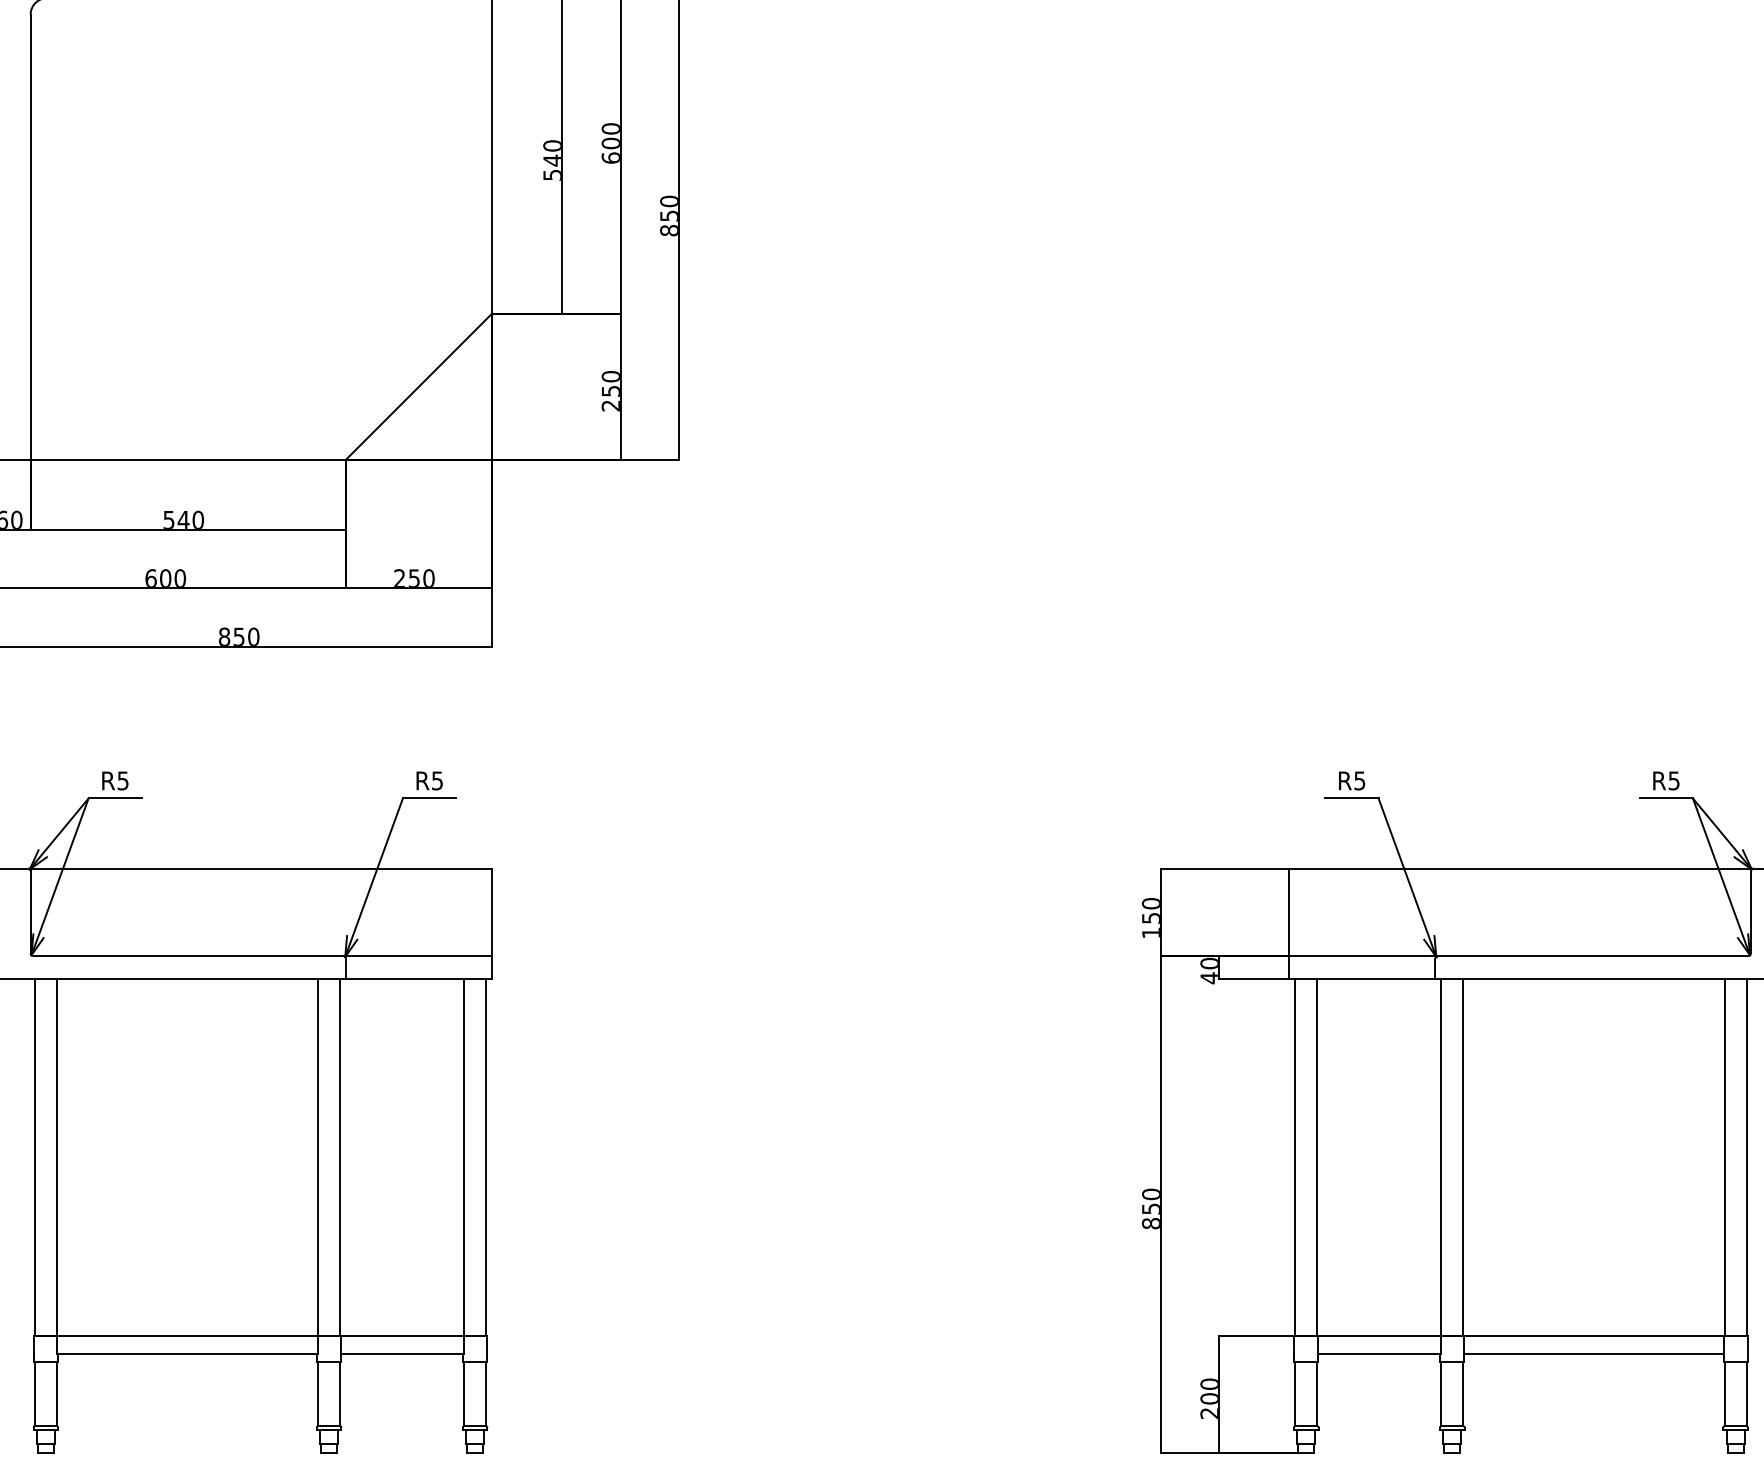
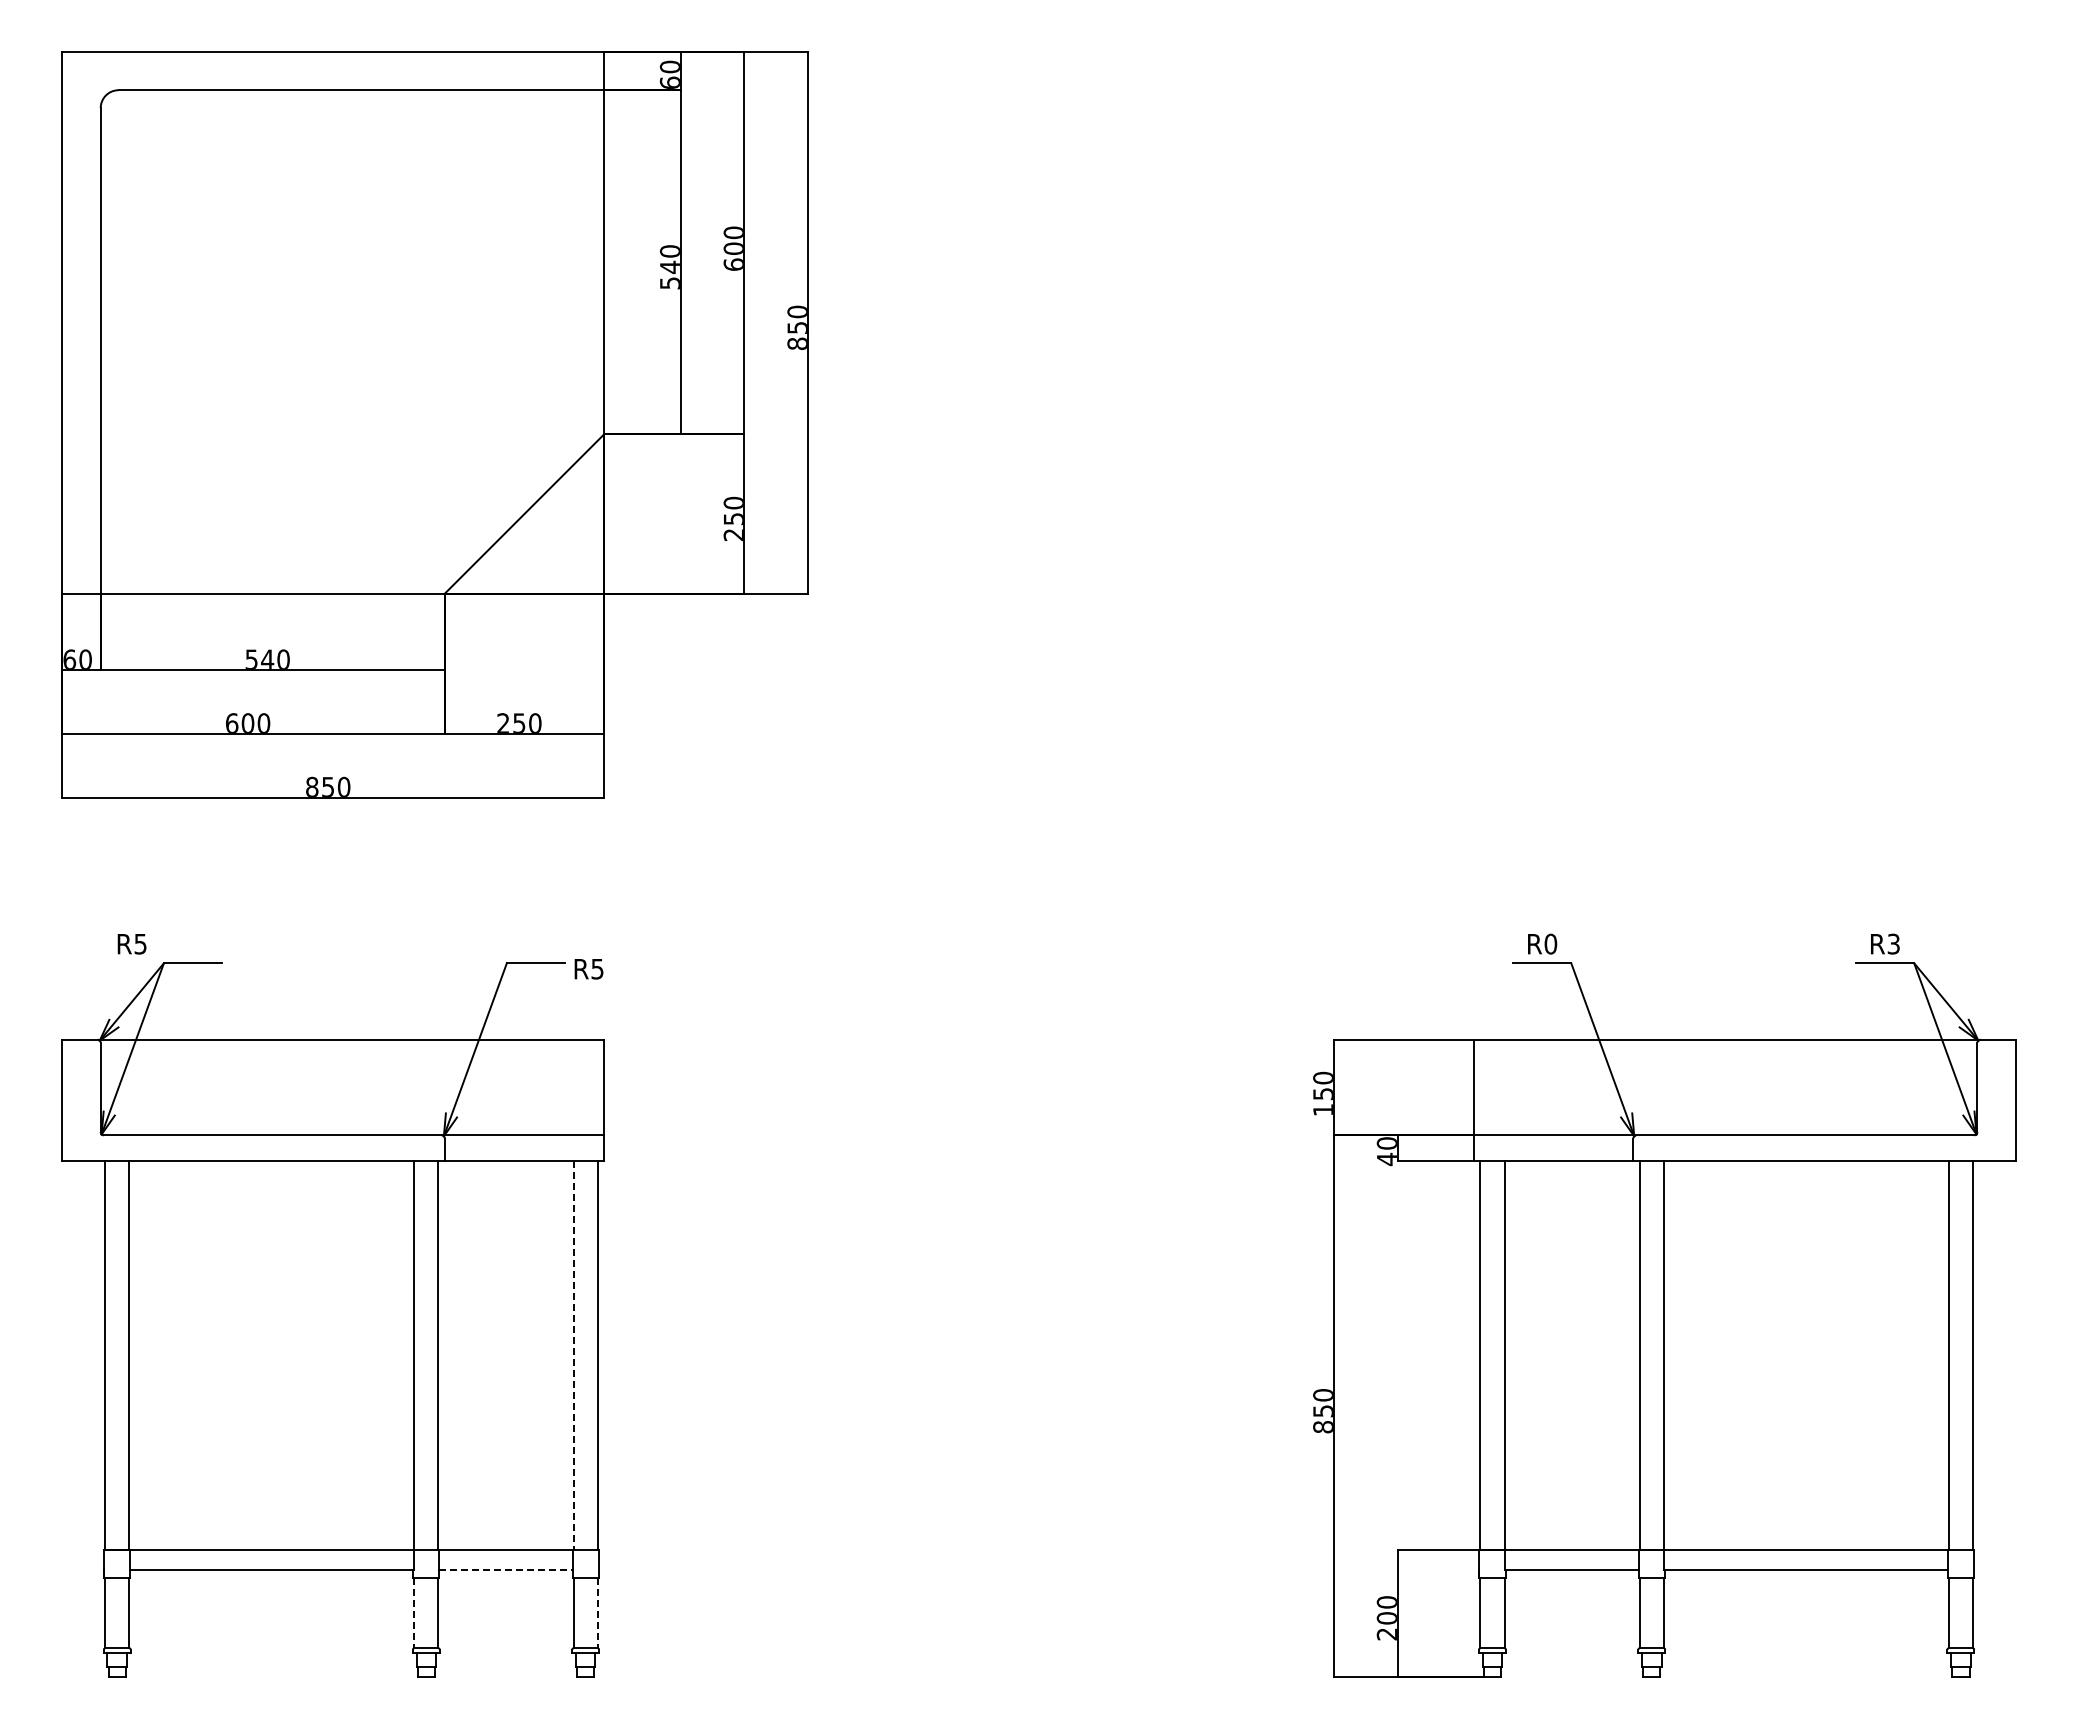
text: (1359, 780) -> (1550, 943), R5 -> R0
text: (1673, 780) -> (1893, 943), R5 -> R3
text: (114, 781) -> (131, 944), moved
text: (429, 781) -> (588, 969), moved
line: (464, 1157) -> (573, 1355), solid -> dashed
line: (402, 1354) -> (506, 1569), solid -> dashed
line: (318, 1394) -> (414, 1613), solid -> dashed
line: (486, 1394) -> (597, 1613), solid -> dashed

